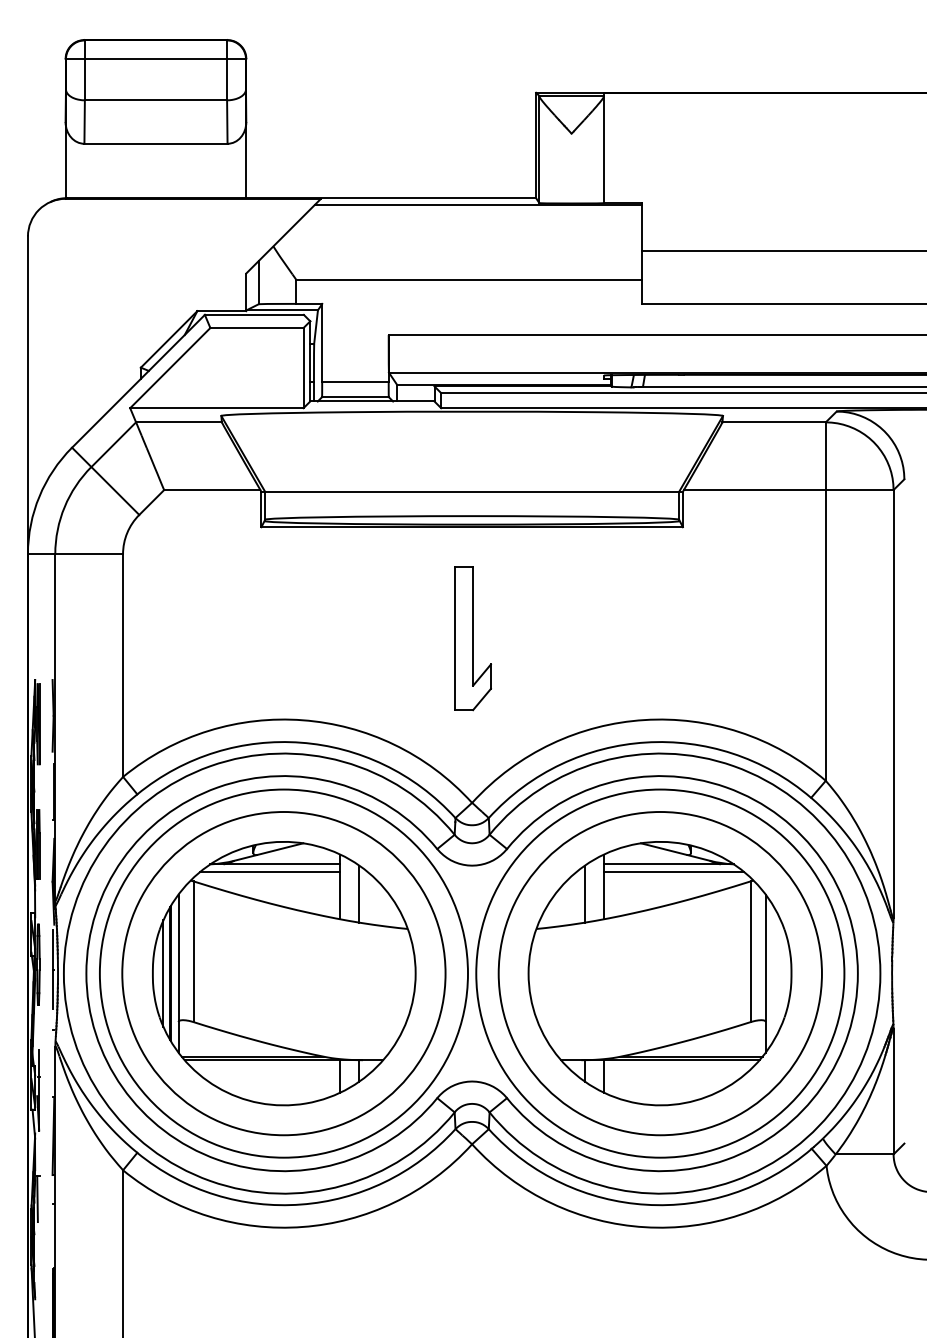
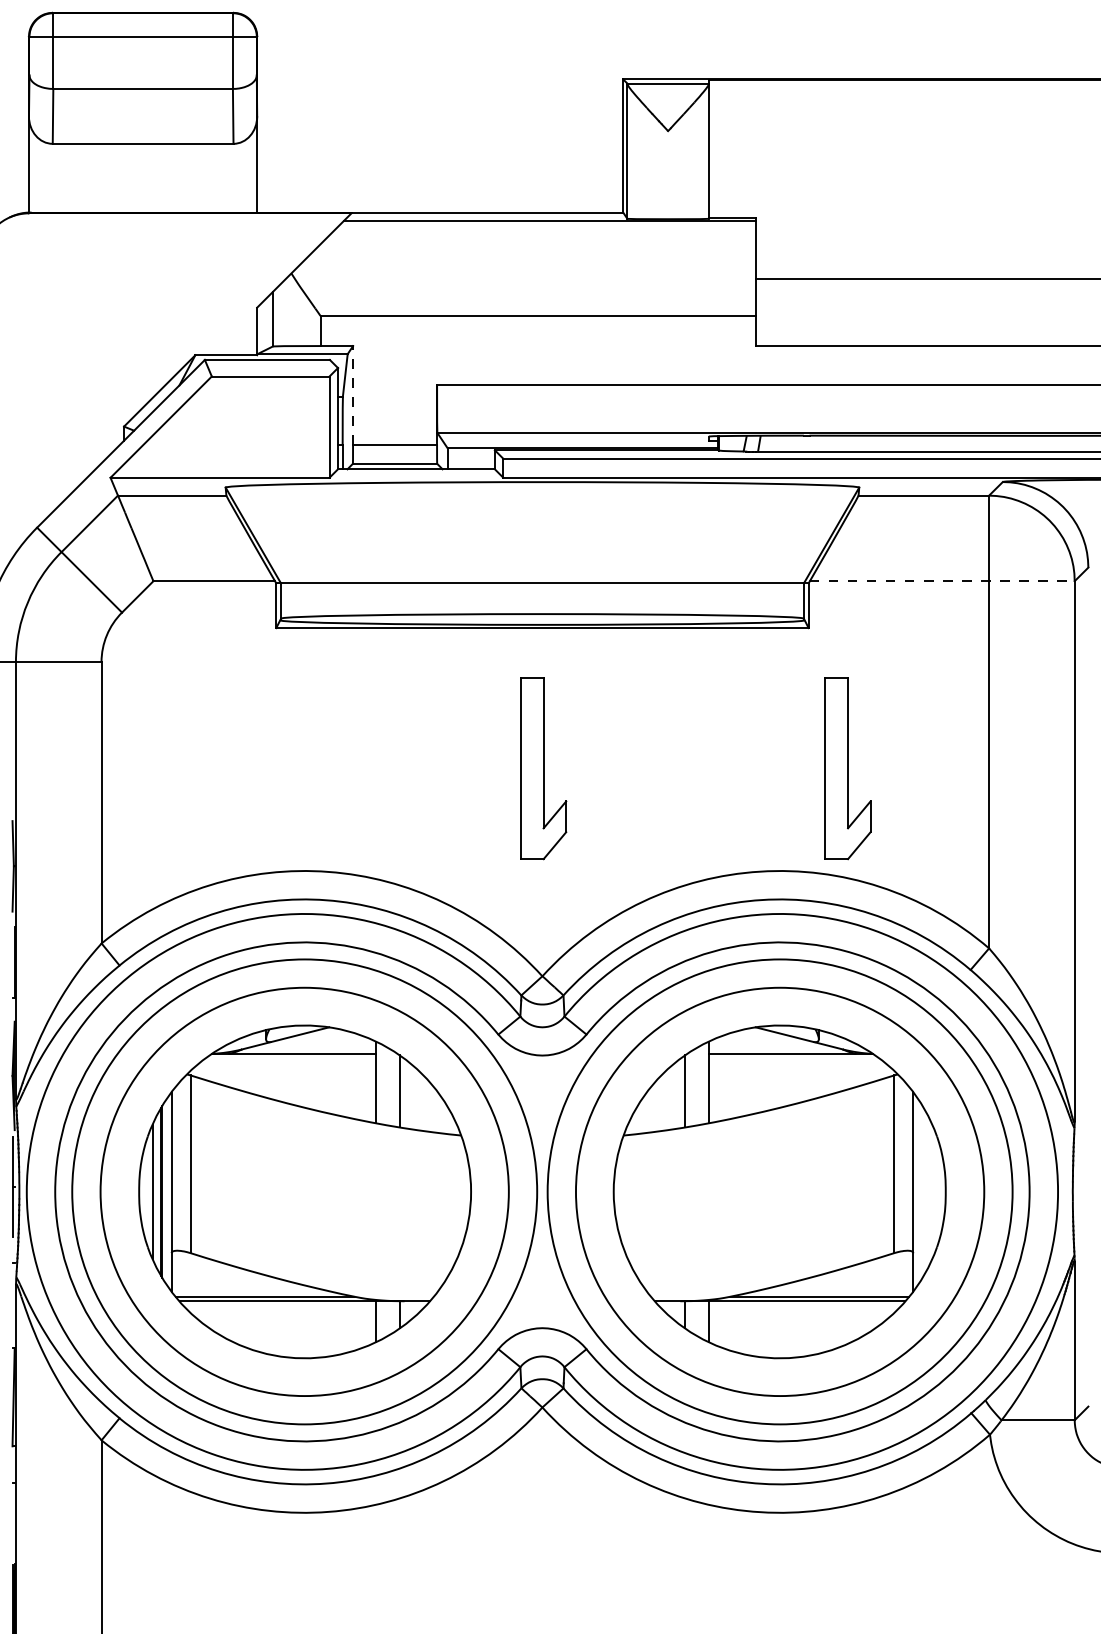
line: (322, 342) -> (353, 394), solid -> dashed
line: (788, 490) -> (941, 581), solid -> dashed
part: (713, 638) -> (847, 768), added
line: (270, 872) -> (287, 1064), removed
line: (673, 872) -> (796, 1064), removed

